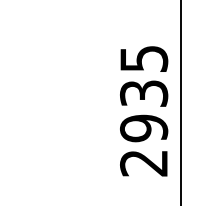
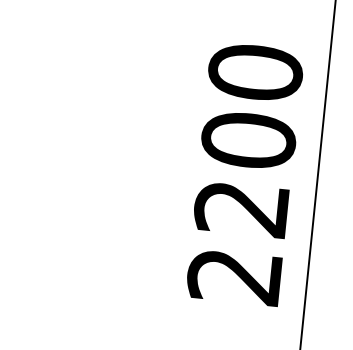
text: (144, 93) -> (249, 140), 2935 -> 2200

